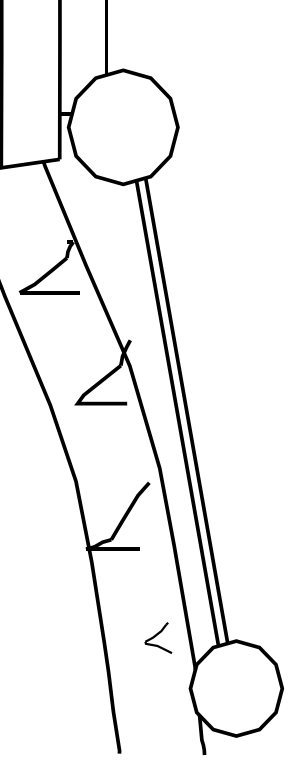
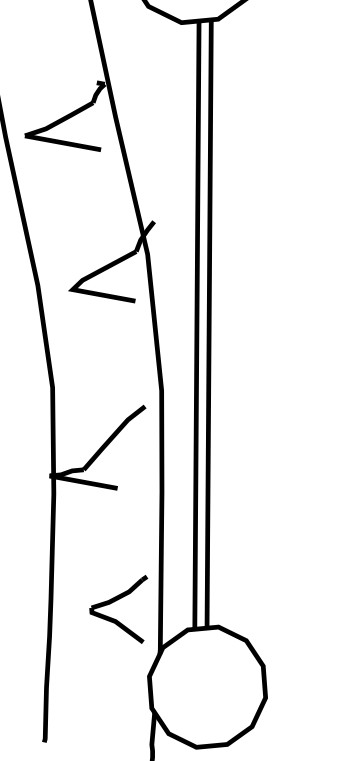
part: (158, 637) -> (120, 604), size x1.67

